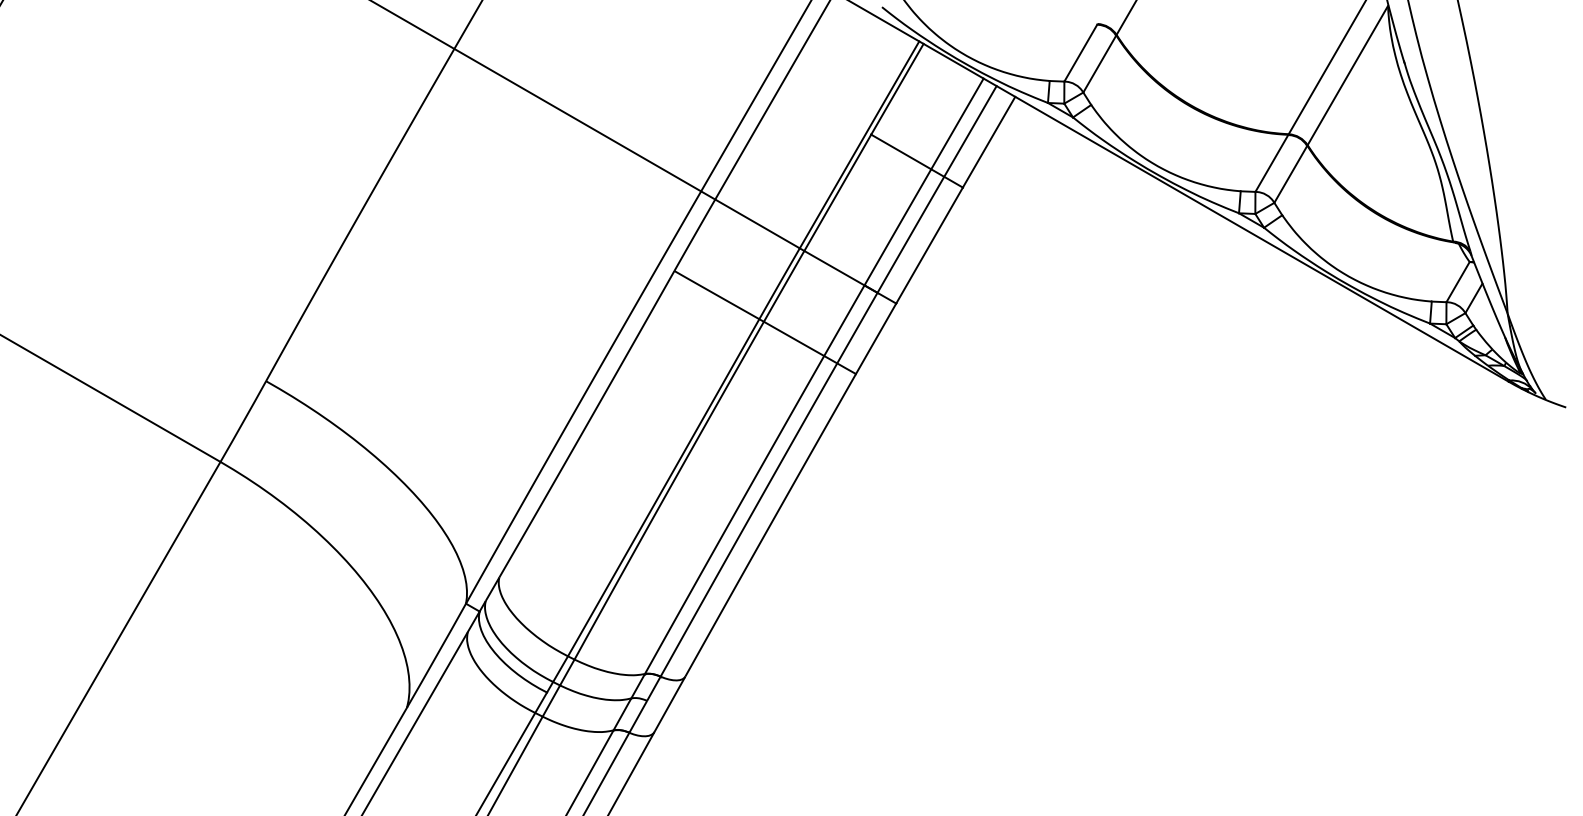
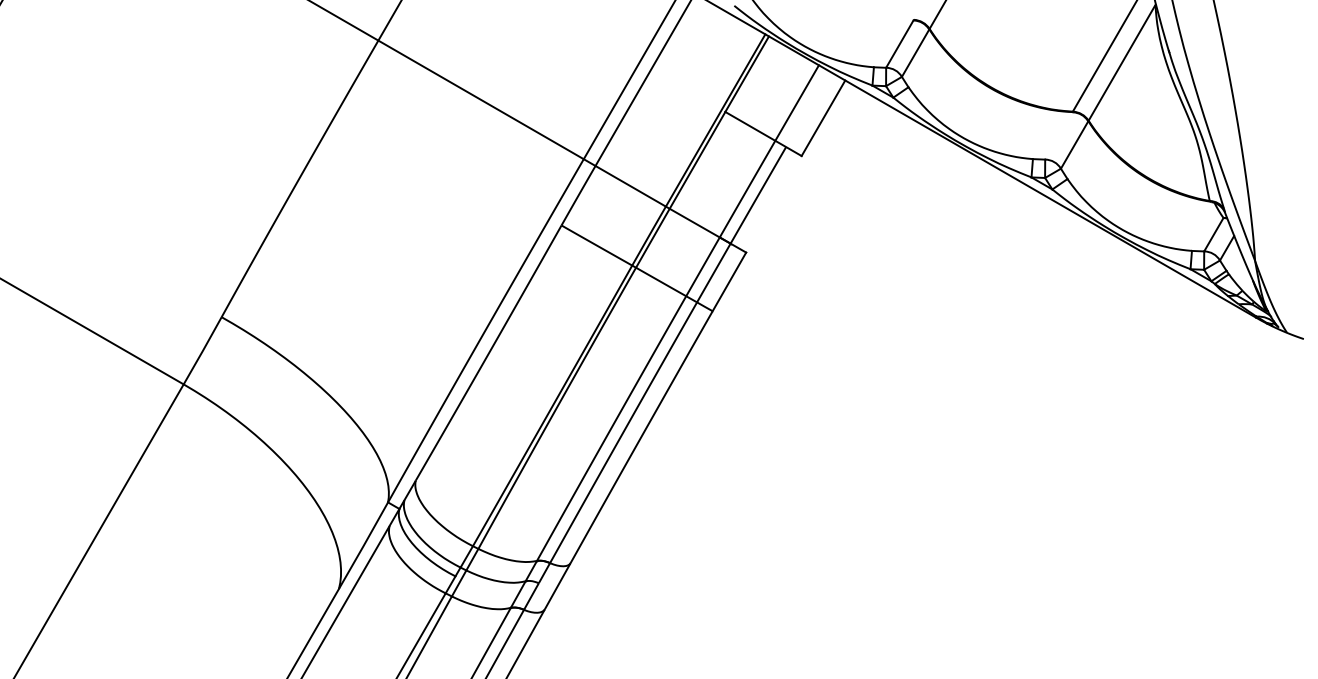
line: (970, 131) -> (807, 109), removed
line: (1271, 162) -> (1058, 135), removed
line: (929, 245) -> (773, 204), removed

